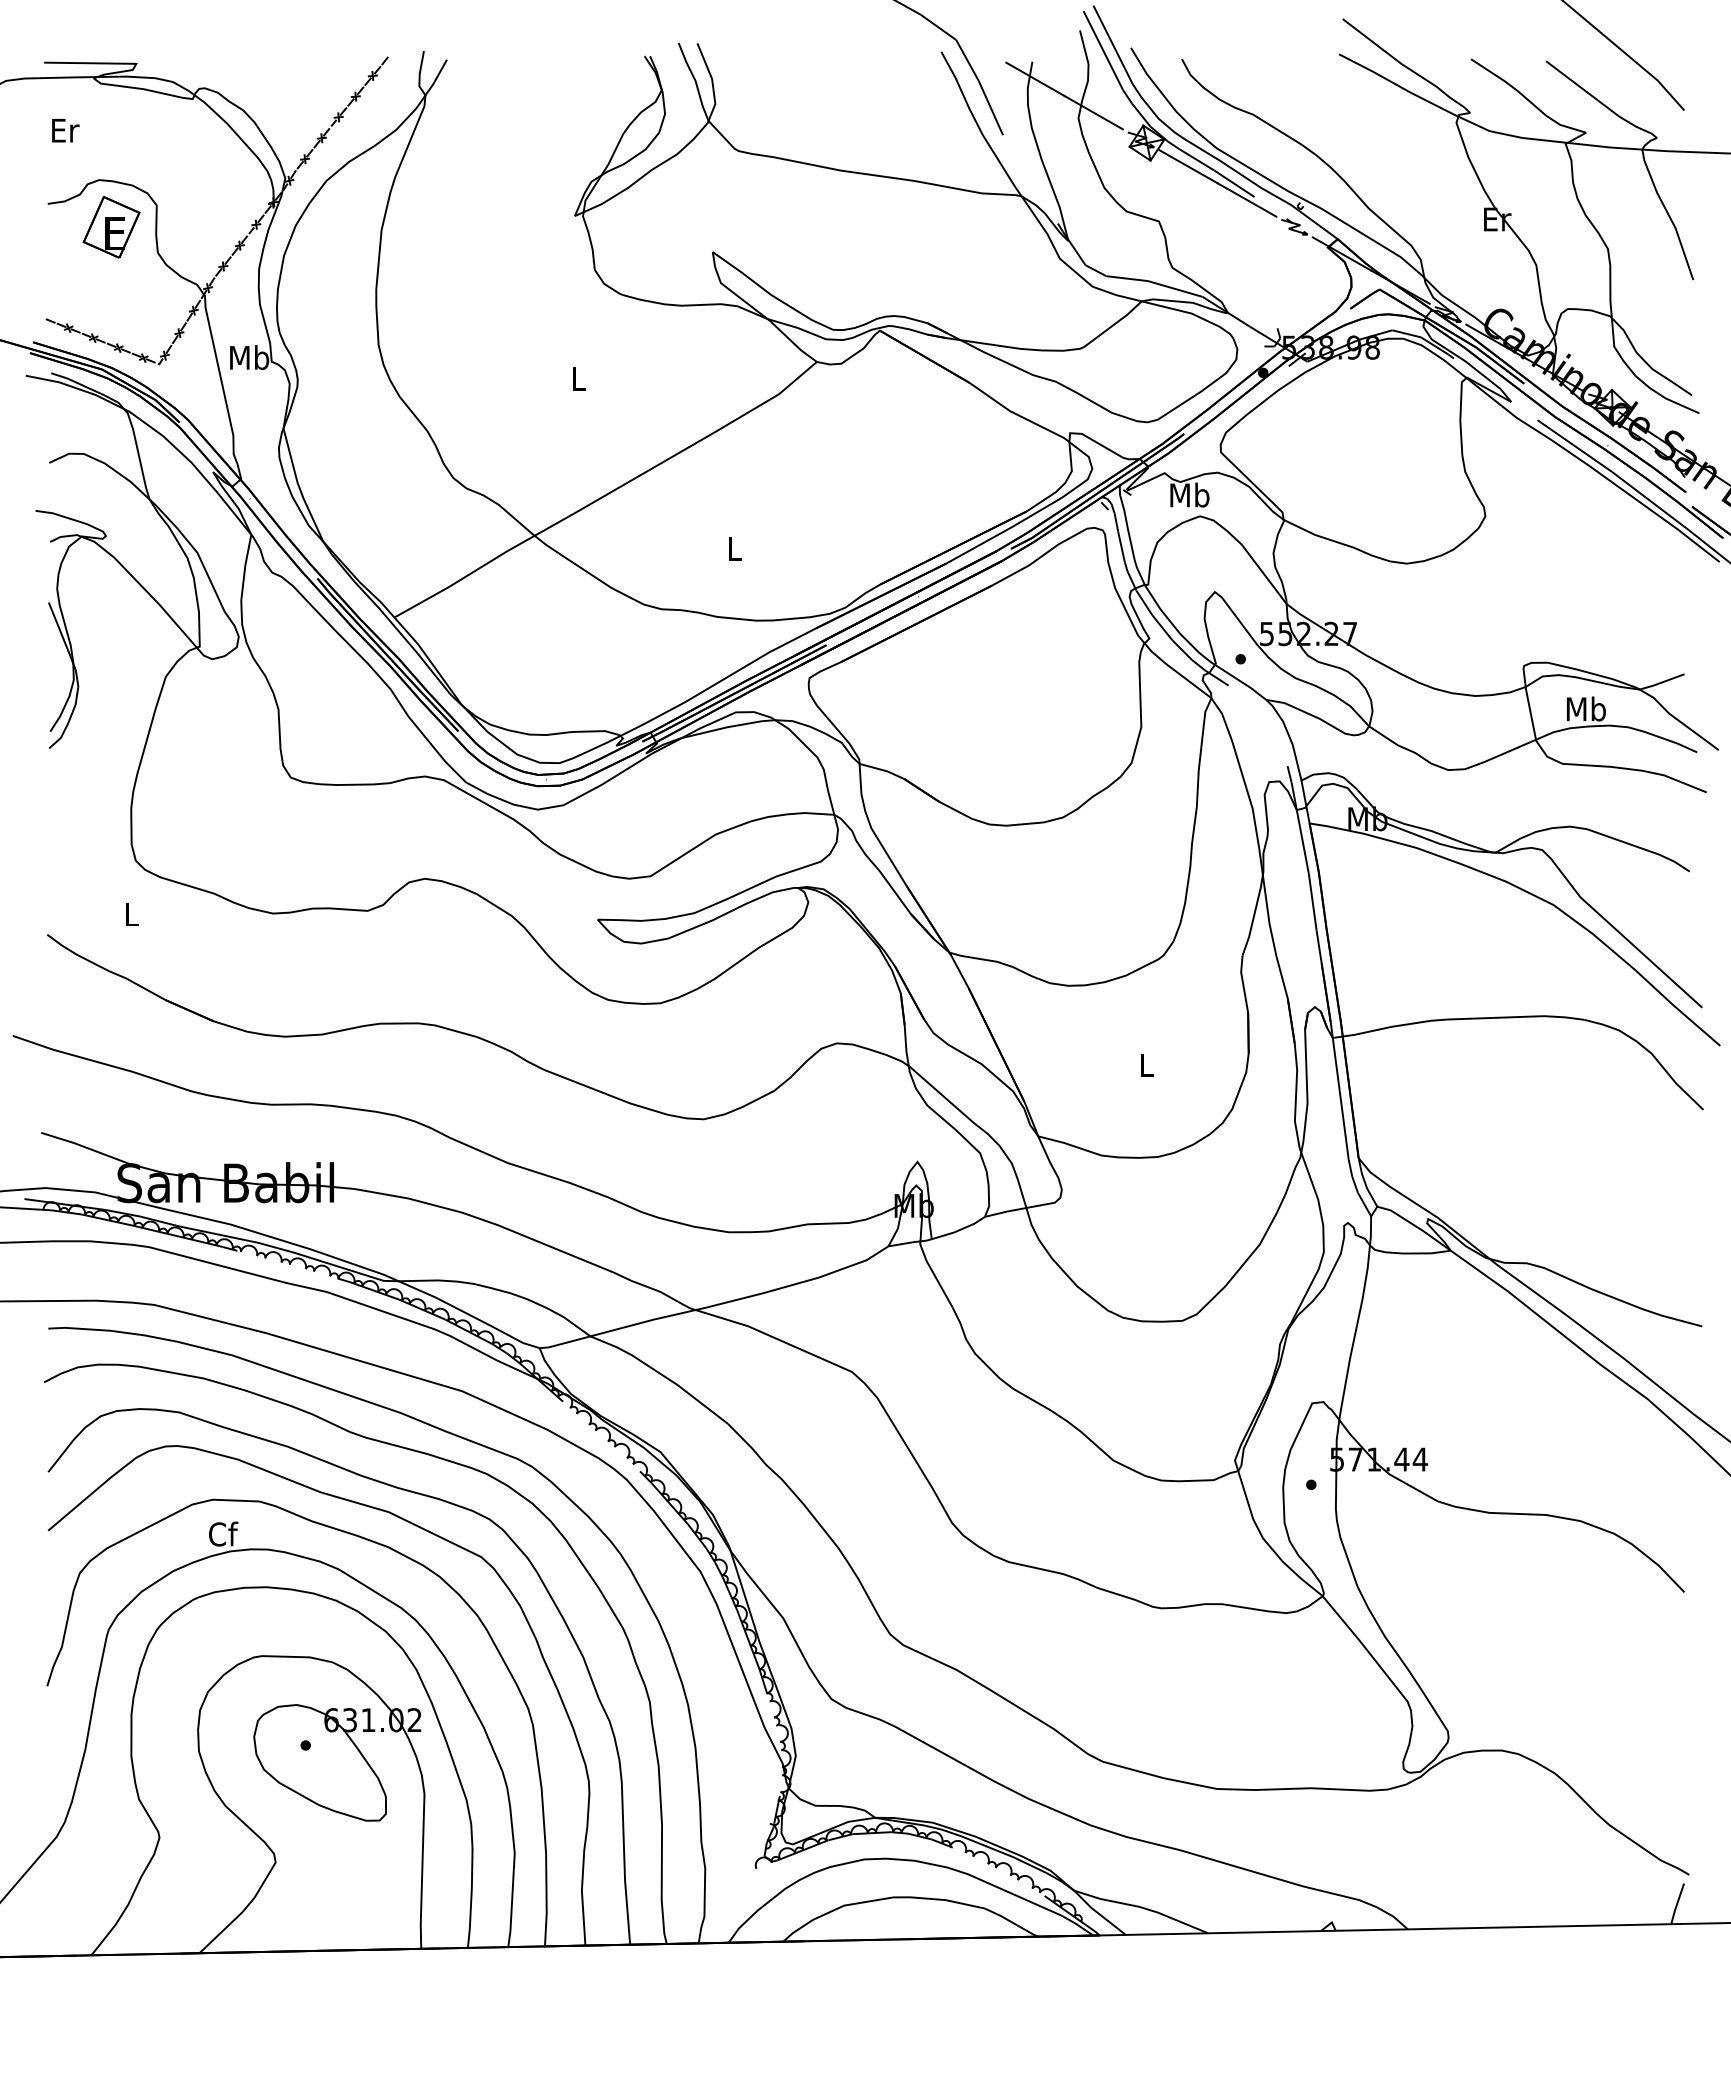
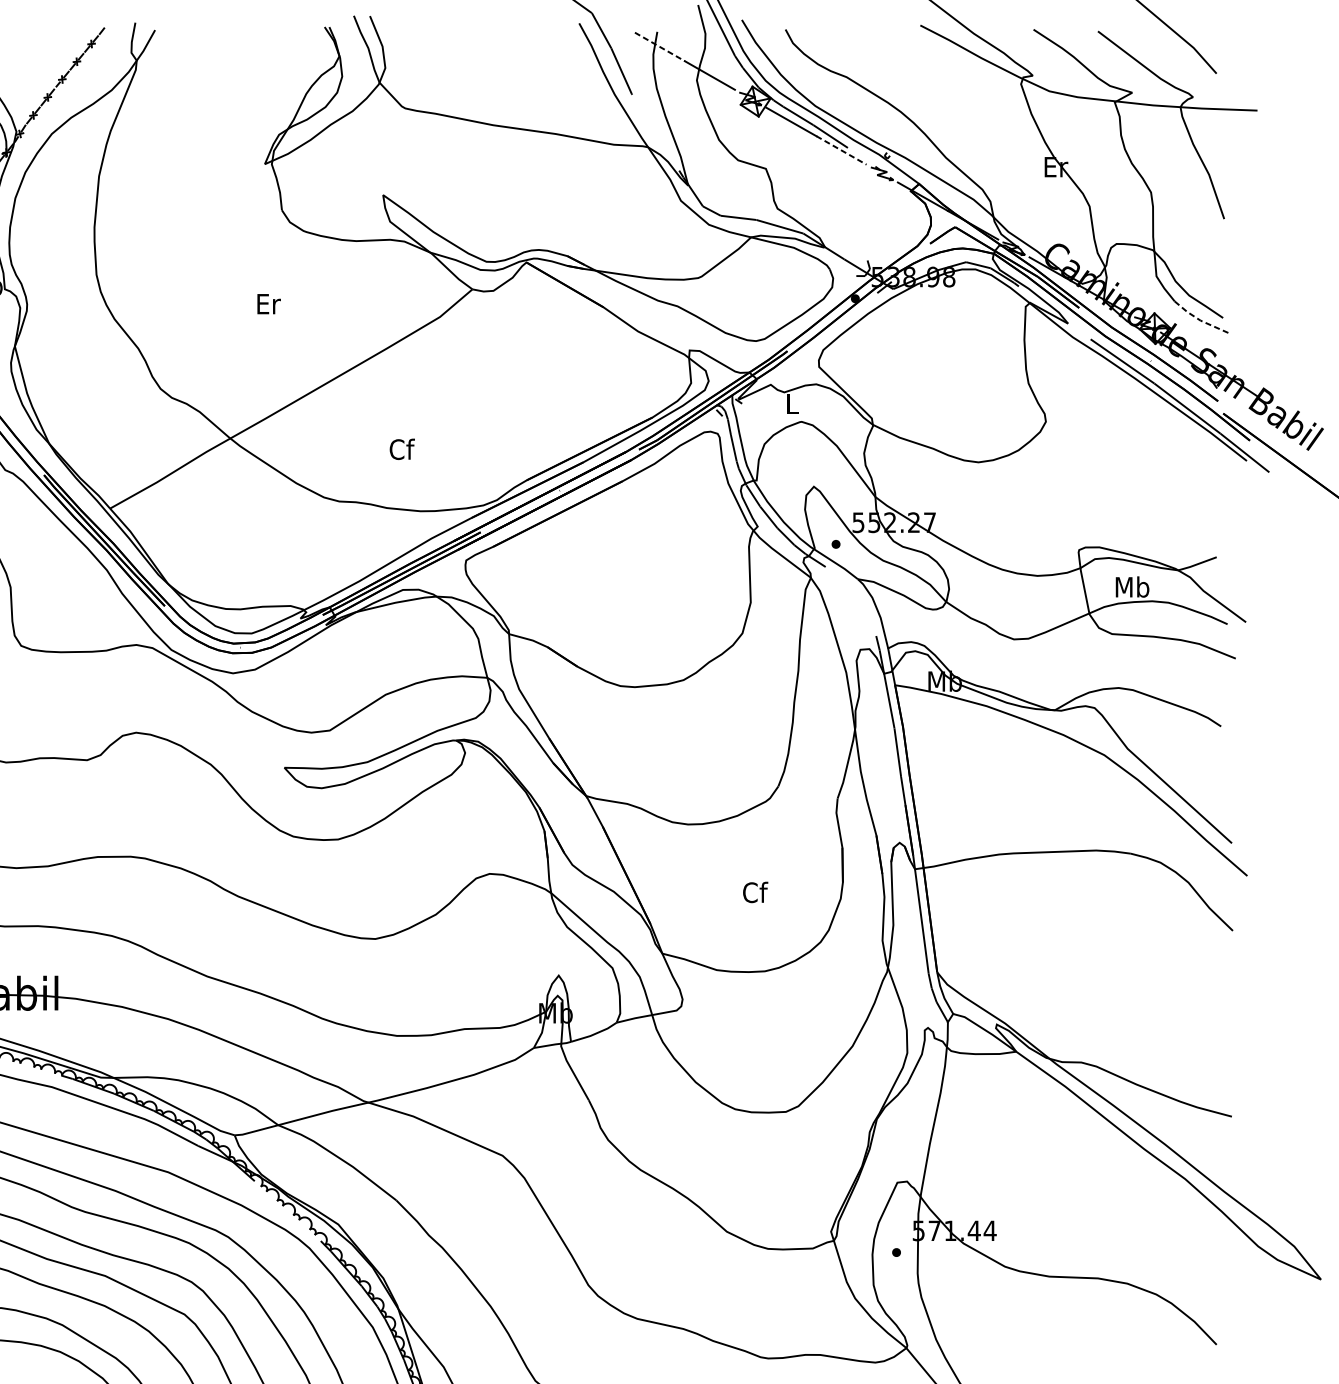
line: (1035, 79) -> (660, 47), solid -> dashed
line: (1247, 200) -> (841, 150), solid -> dashed
text: (579, 378) -> (268, 303), L -> Er
line: (1665, 398) -> (1200, 320), solid -> dashed
text: (1189, 494) -> (792, 403), Mb -> L
text: (734, 548) -> (401, 449), L -> Cf
text: (1146, 1064) -> (755, 891), L -> Cf

